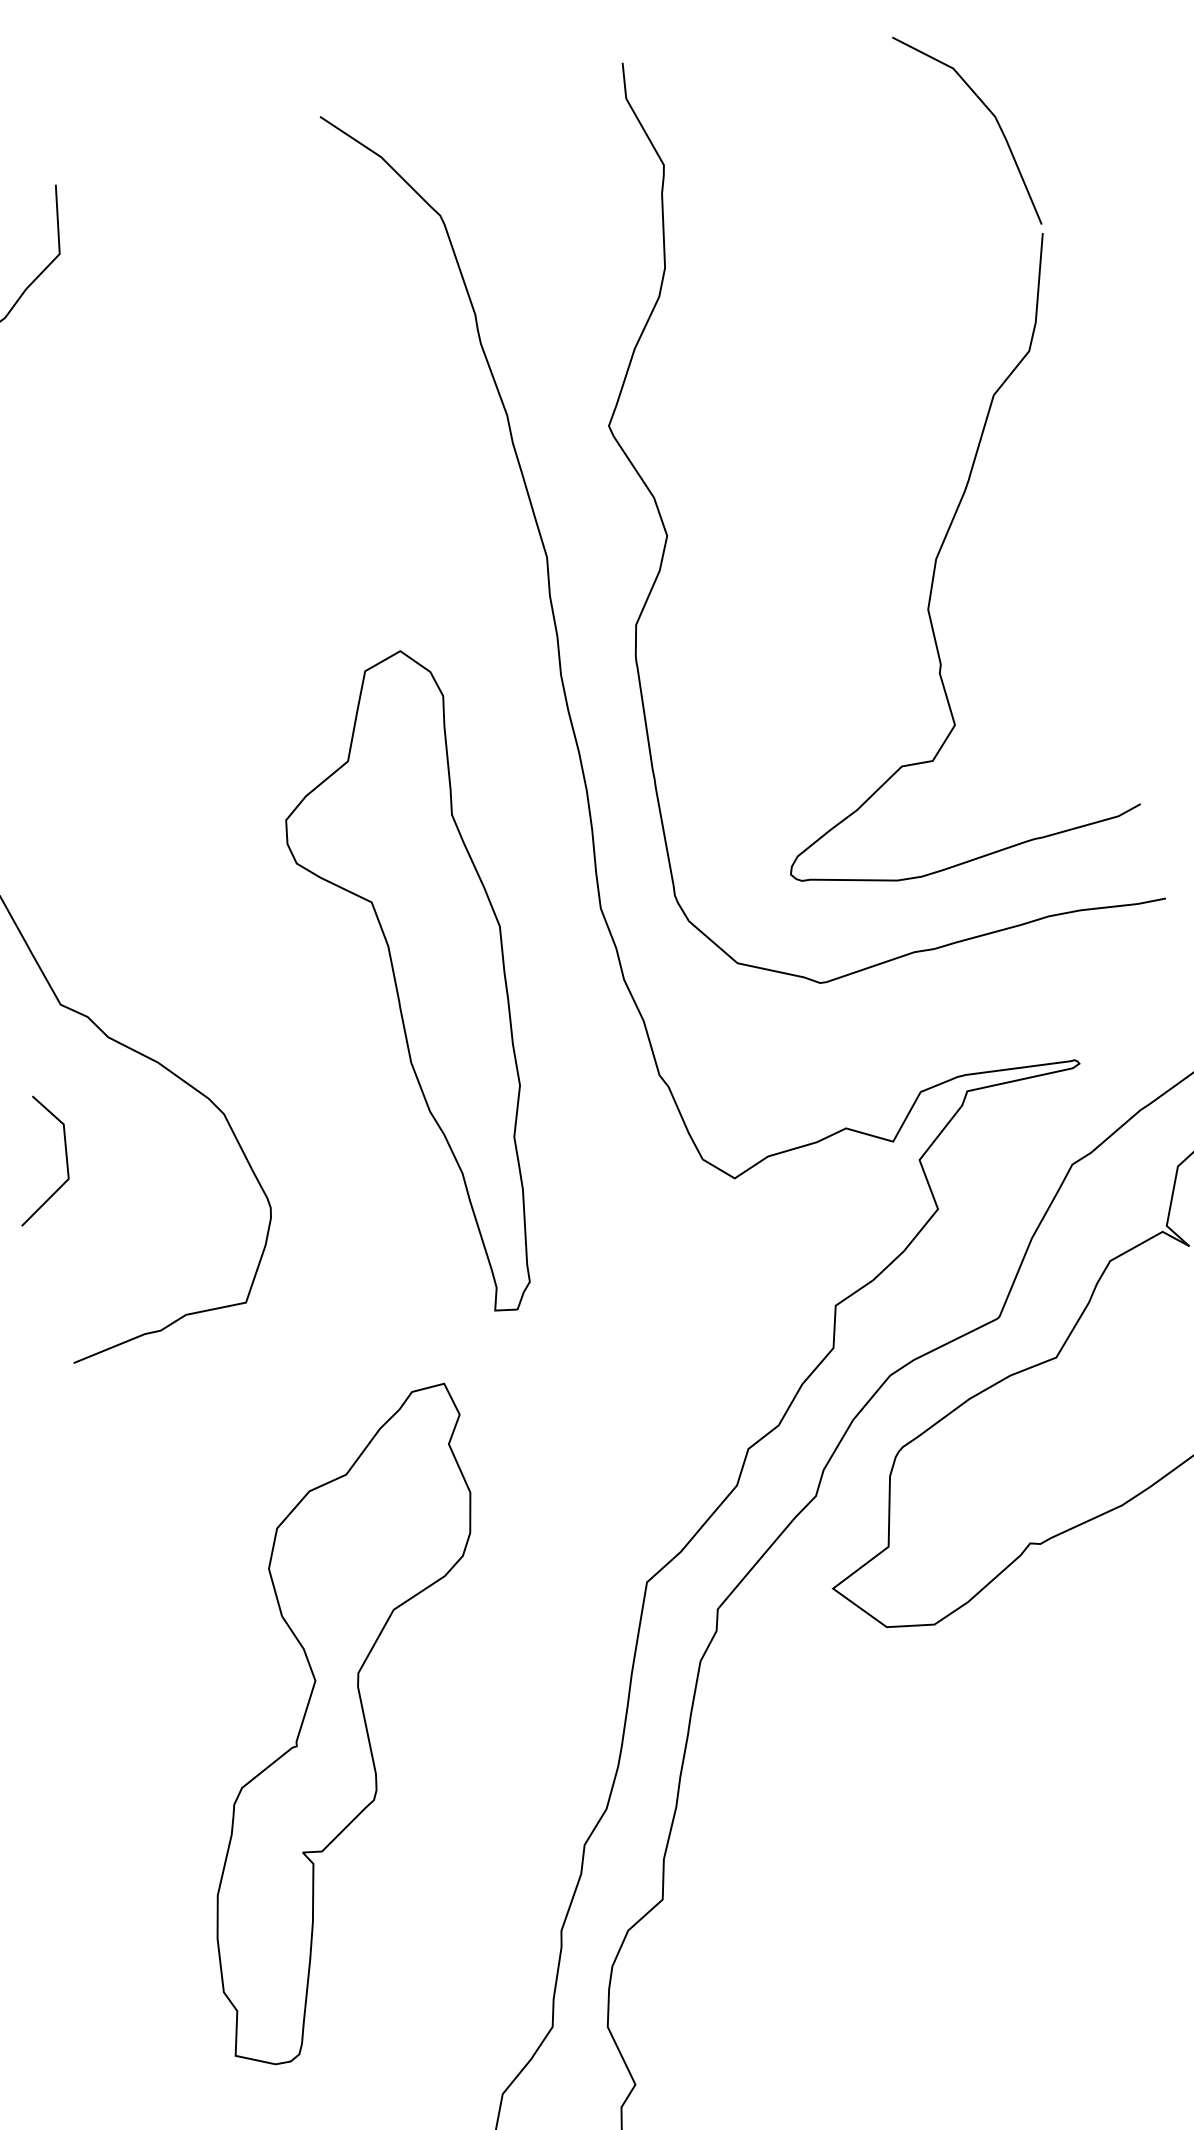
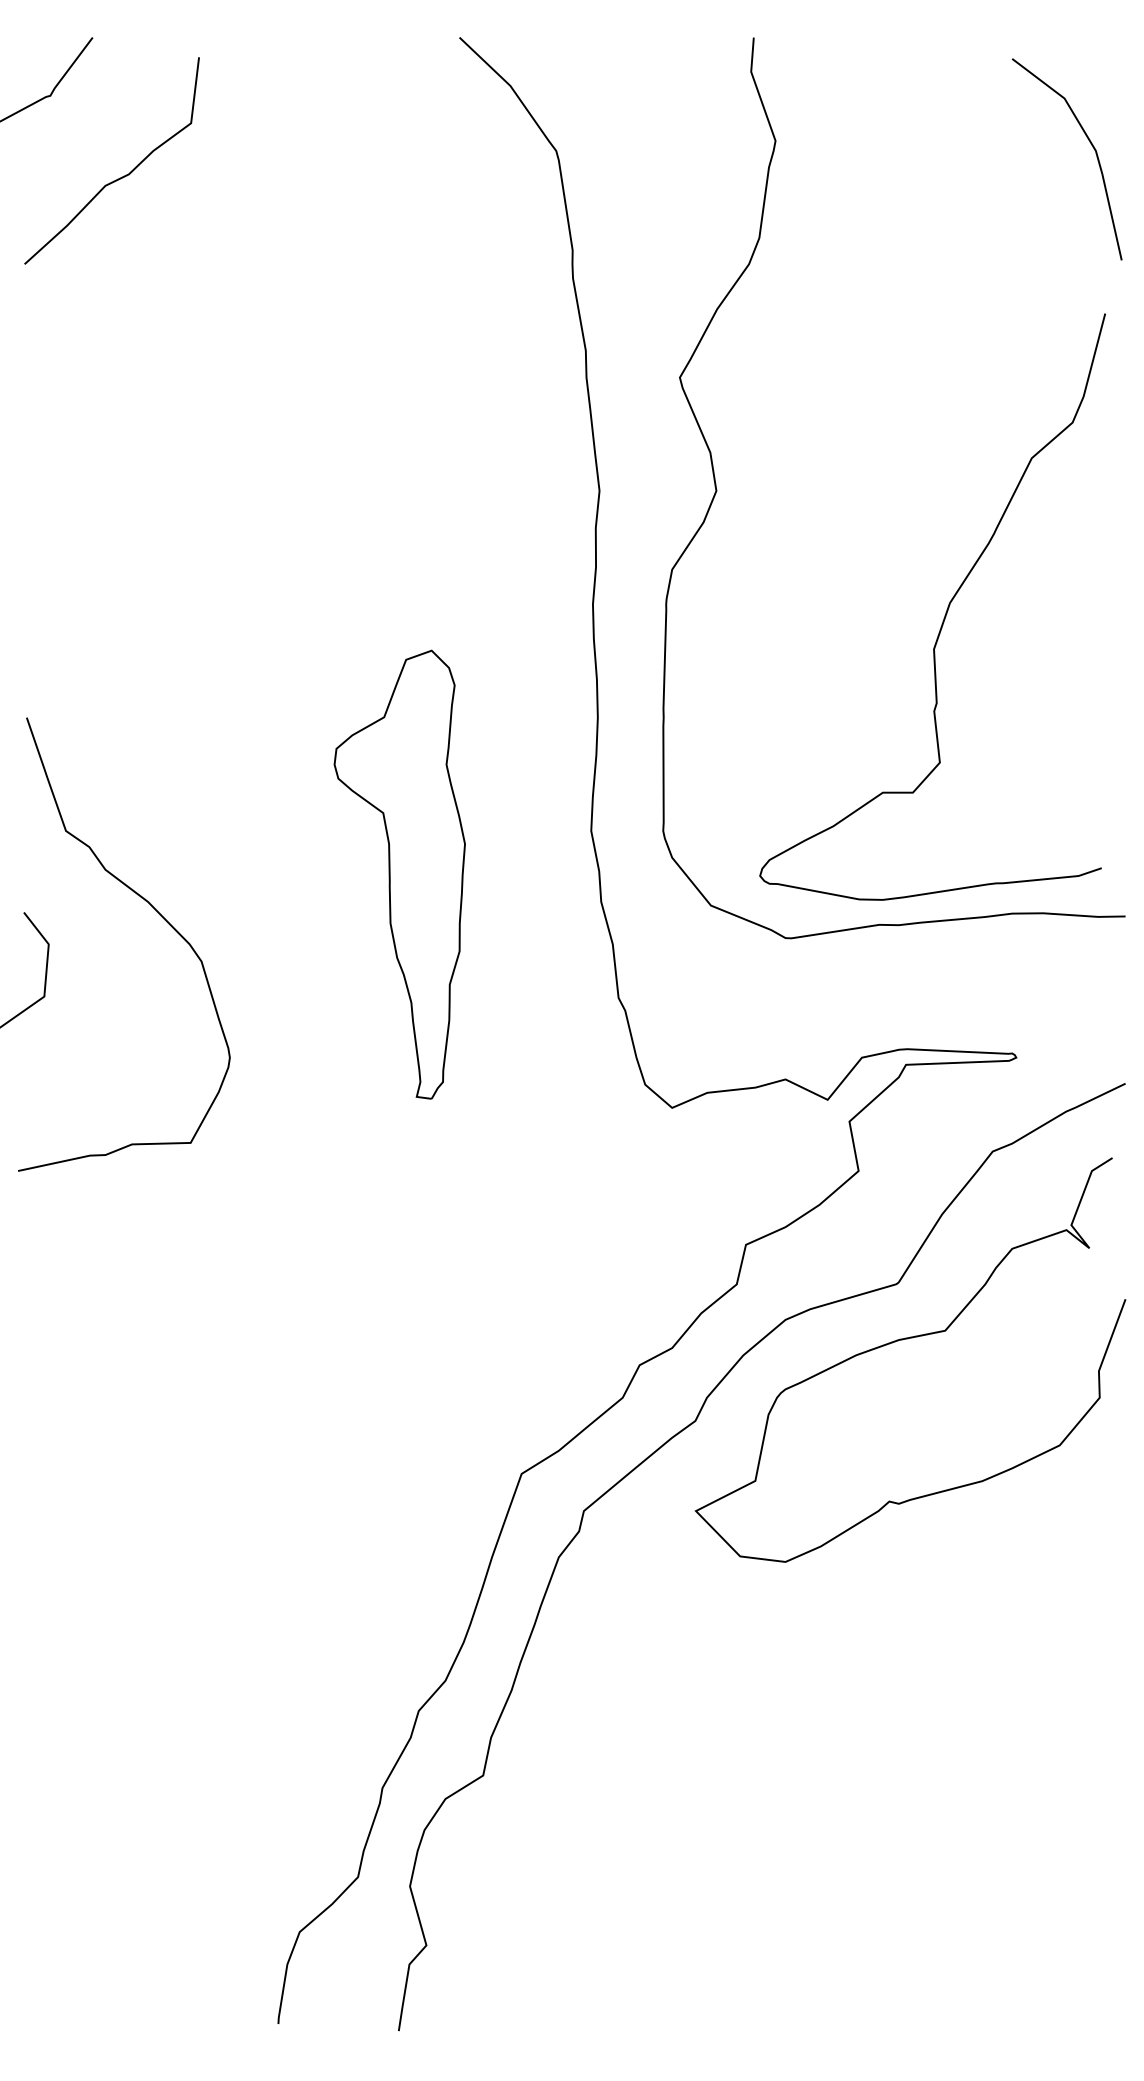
curve: (933, 566) -> (946, 609), moved
part: (411, 988) -> (399, 874), size x0.7
part: (345, 1725) -> (213, 1558), removed

